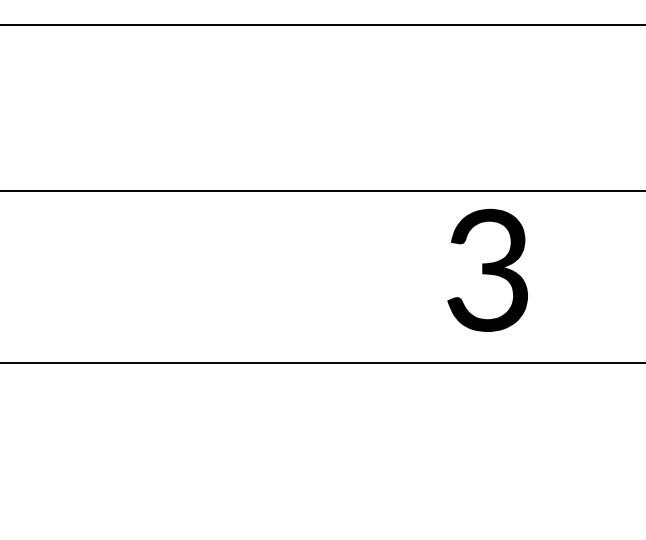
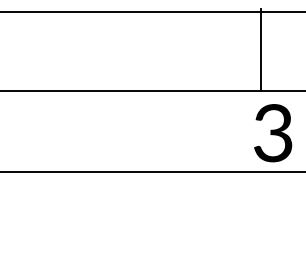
line: (549, 104) -> (260, 49), added
text: (488, 271) -> (273, 133), moved

